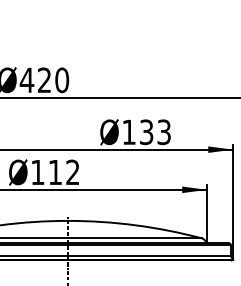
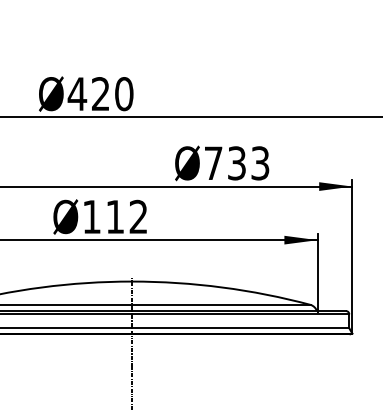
text: (129, 131) -> (213, 162), 133 -> 733

